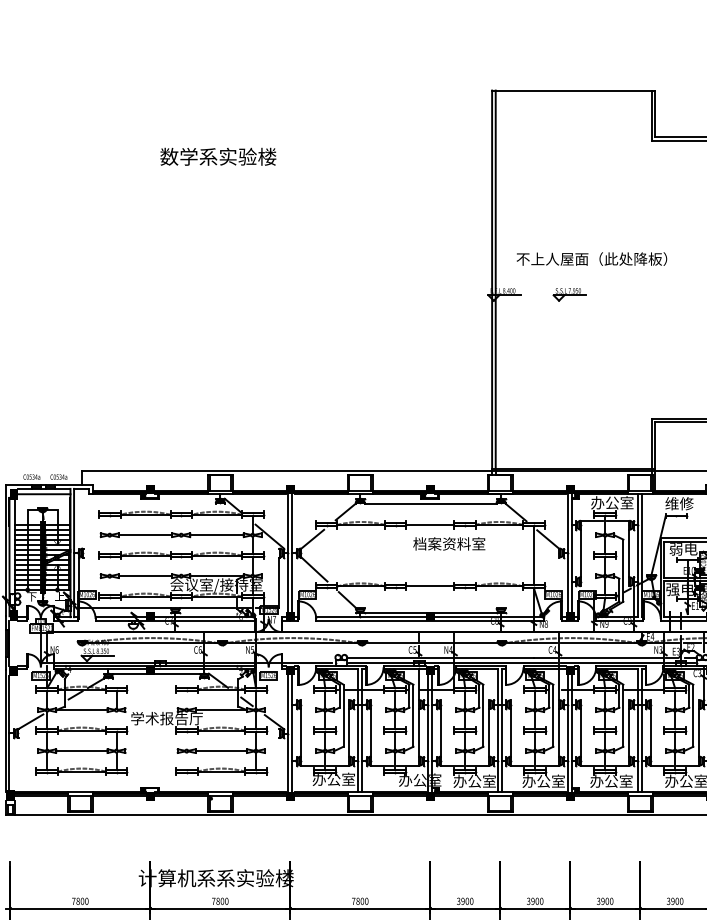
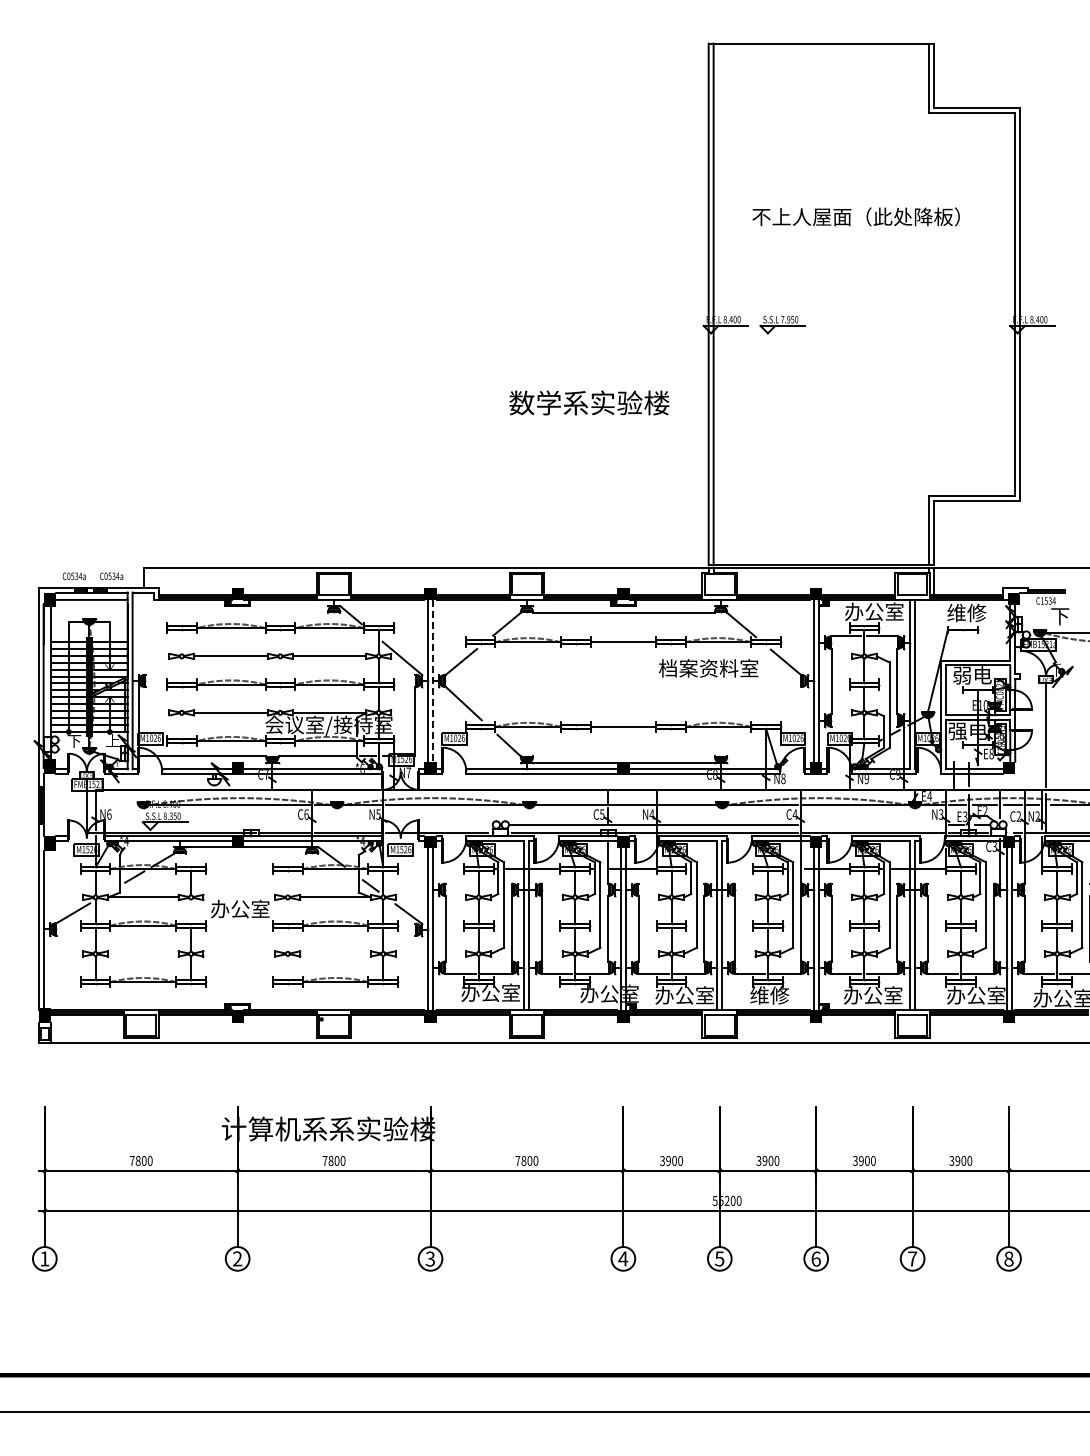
text: (218, 156) -> (589, 402), moved
text: (591, 258) -> (855, 216), moved
part: (569, 295) -> (782, 325), moved
text: (449, 544) -> (708, 668), moved
line: (292, 552) -> (433, 680), solid -> dashed
line: (534, 555) -> (766, 684), removed
text: (697, 605) -> (991, 753), E1 -> E8
line: (611, 657) -> (873, 824), removed
text: (166, 718) -> (260, 908), 学术报告厅 -> 办公室
line: (81, 750) -> (143, 953), removed
line: (221, 750) -> (335, 953), removed
text: (543, 781) -> (779, 995), 办公室 -> 维修

